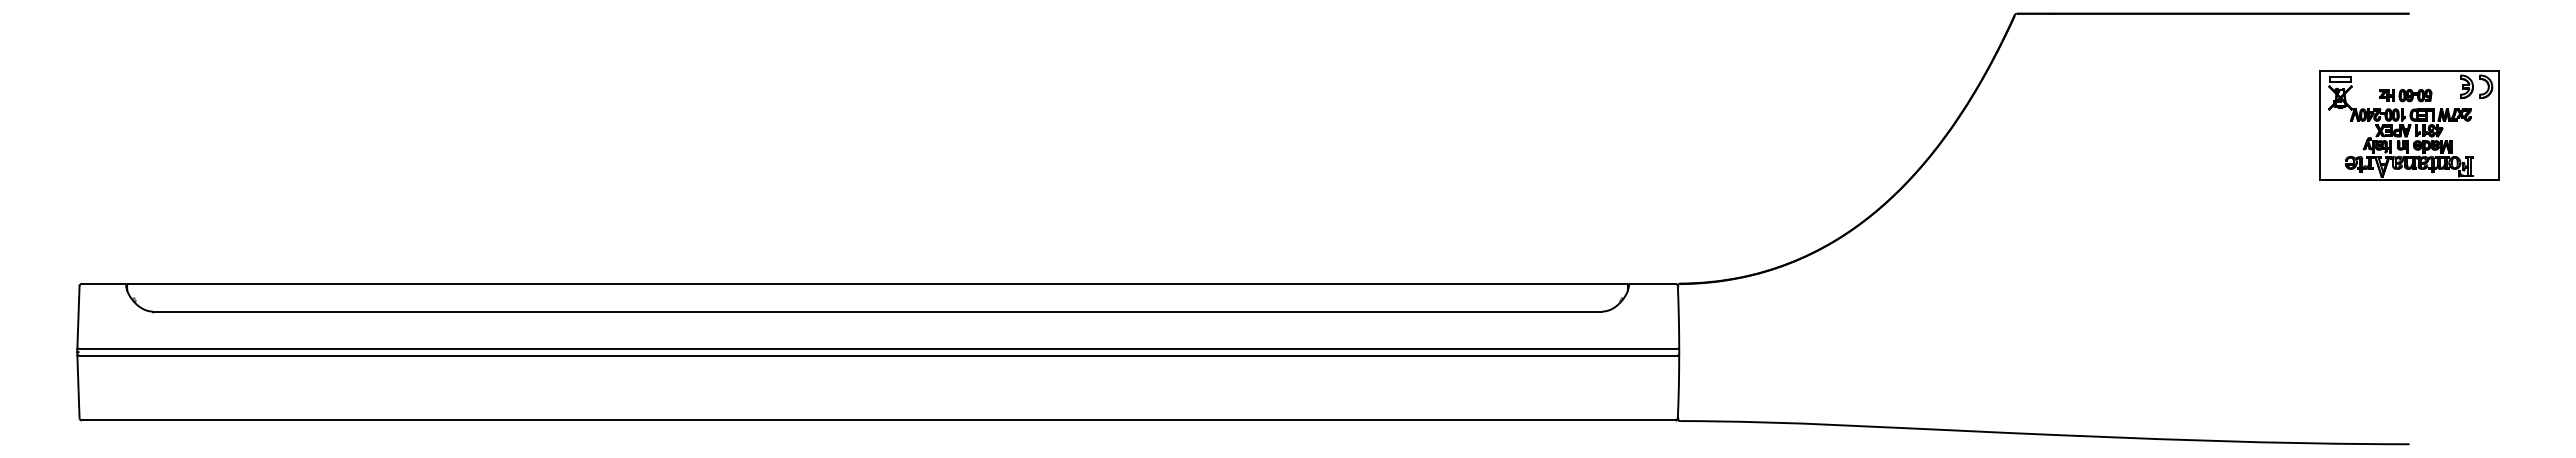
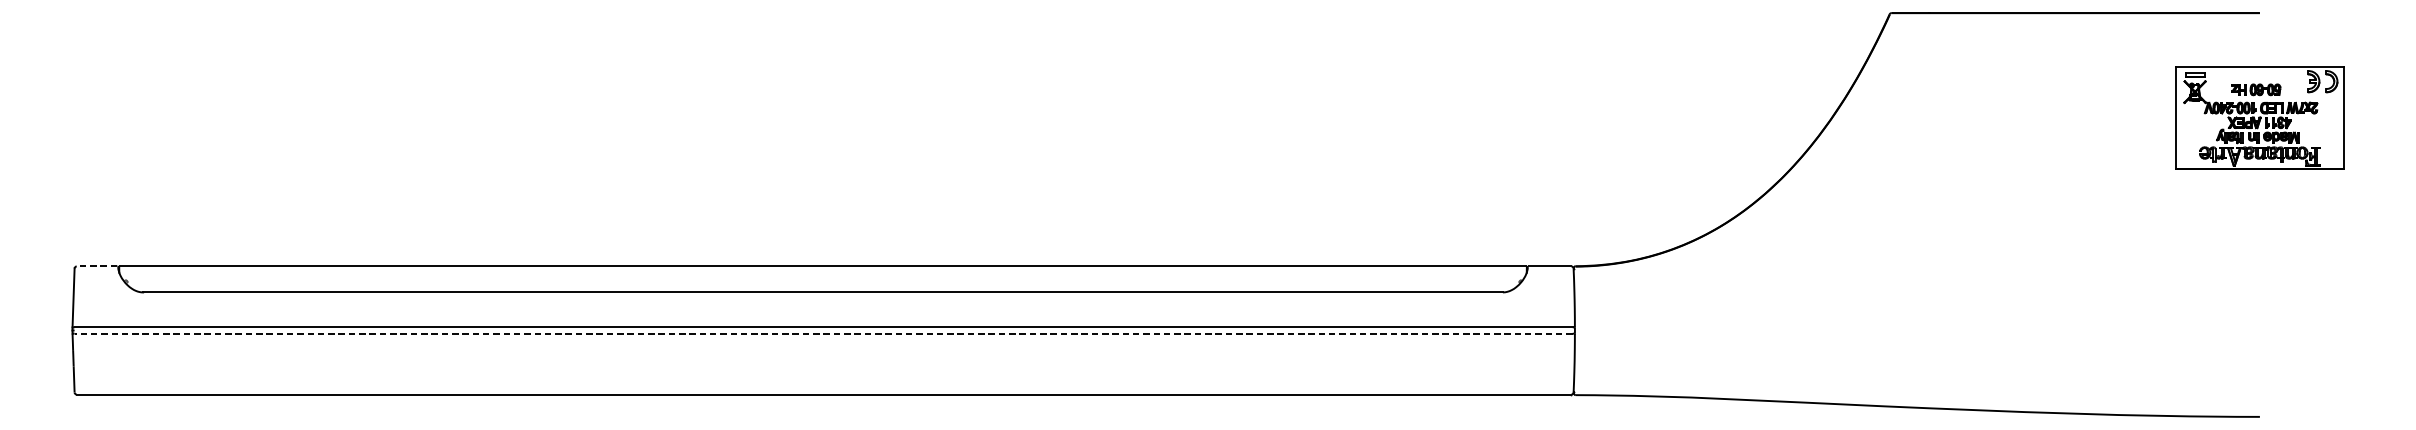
line: (103, 283) -> (97, 266), solid -> dashed
line: (878, 355) -> (823, 333), solid -> dashed

